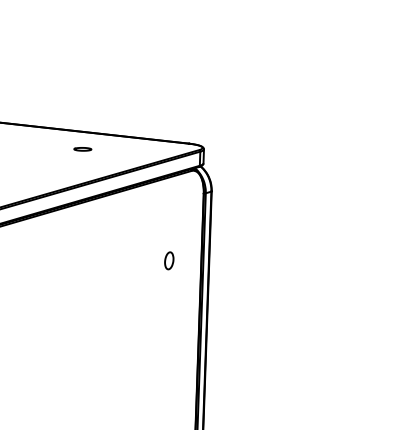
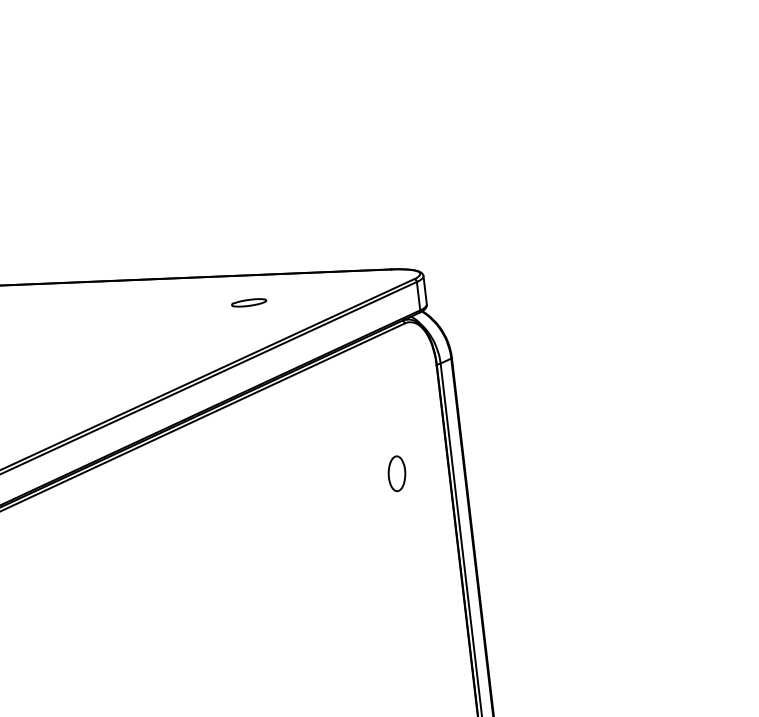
part: (82, 149) -> (248, 303), moved
part: (169, 260) -> (397, 473), moved

